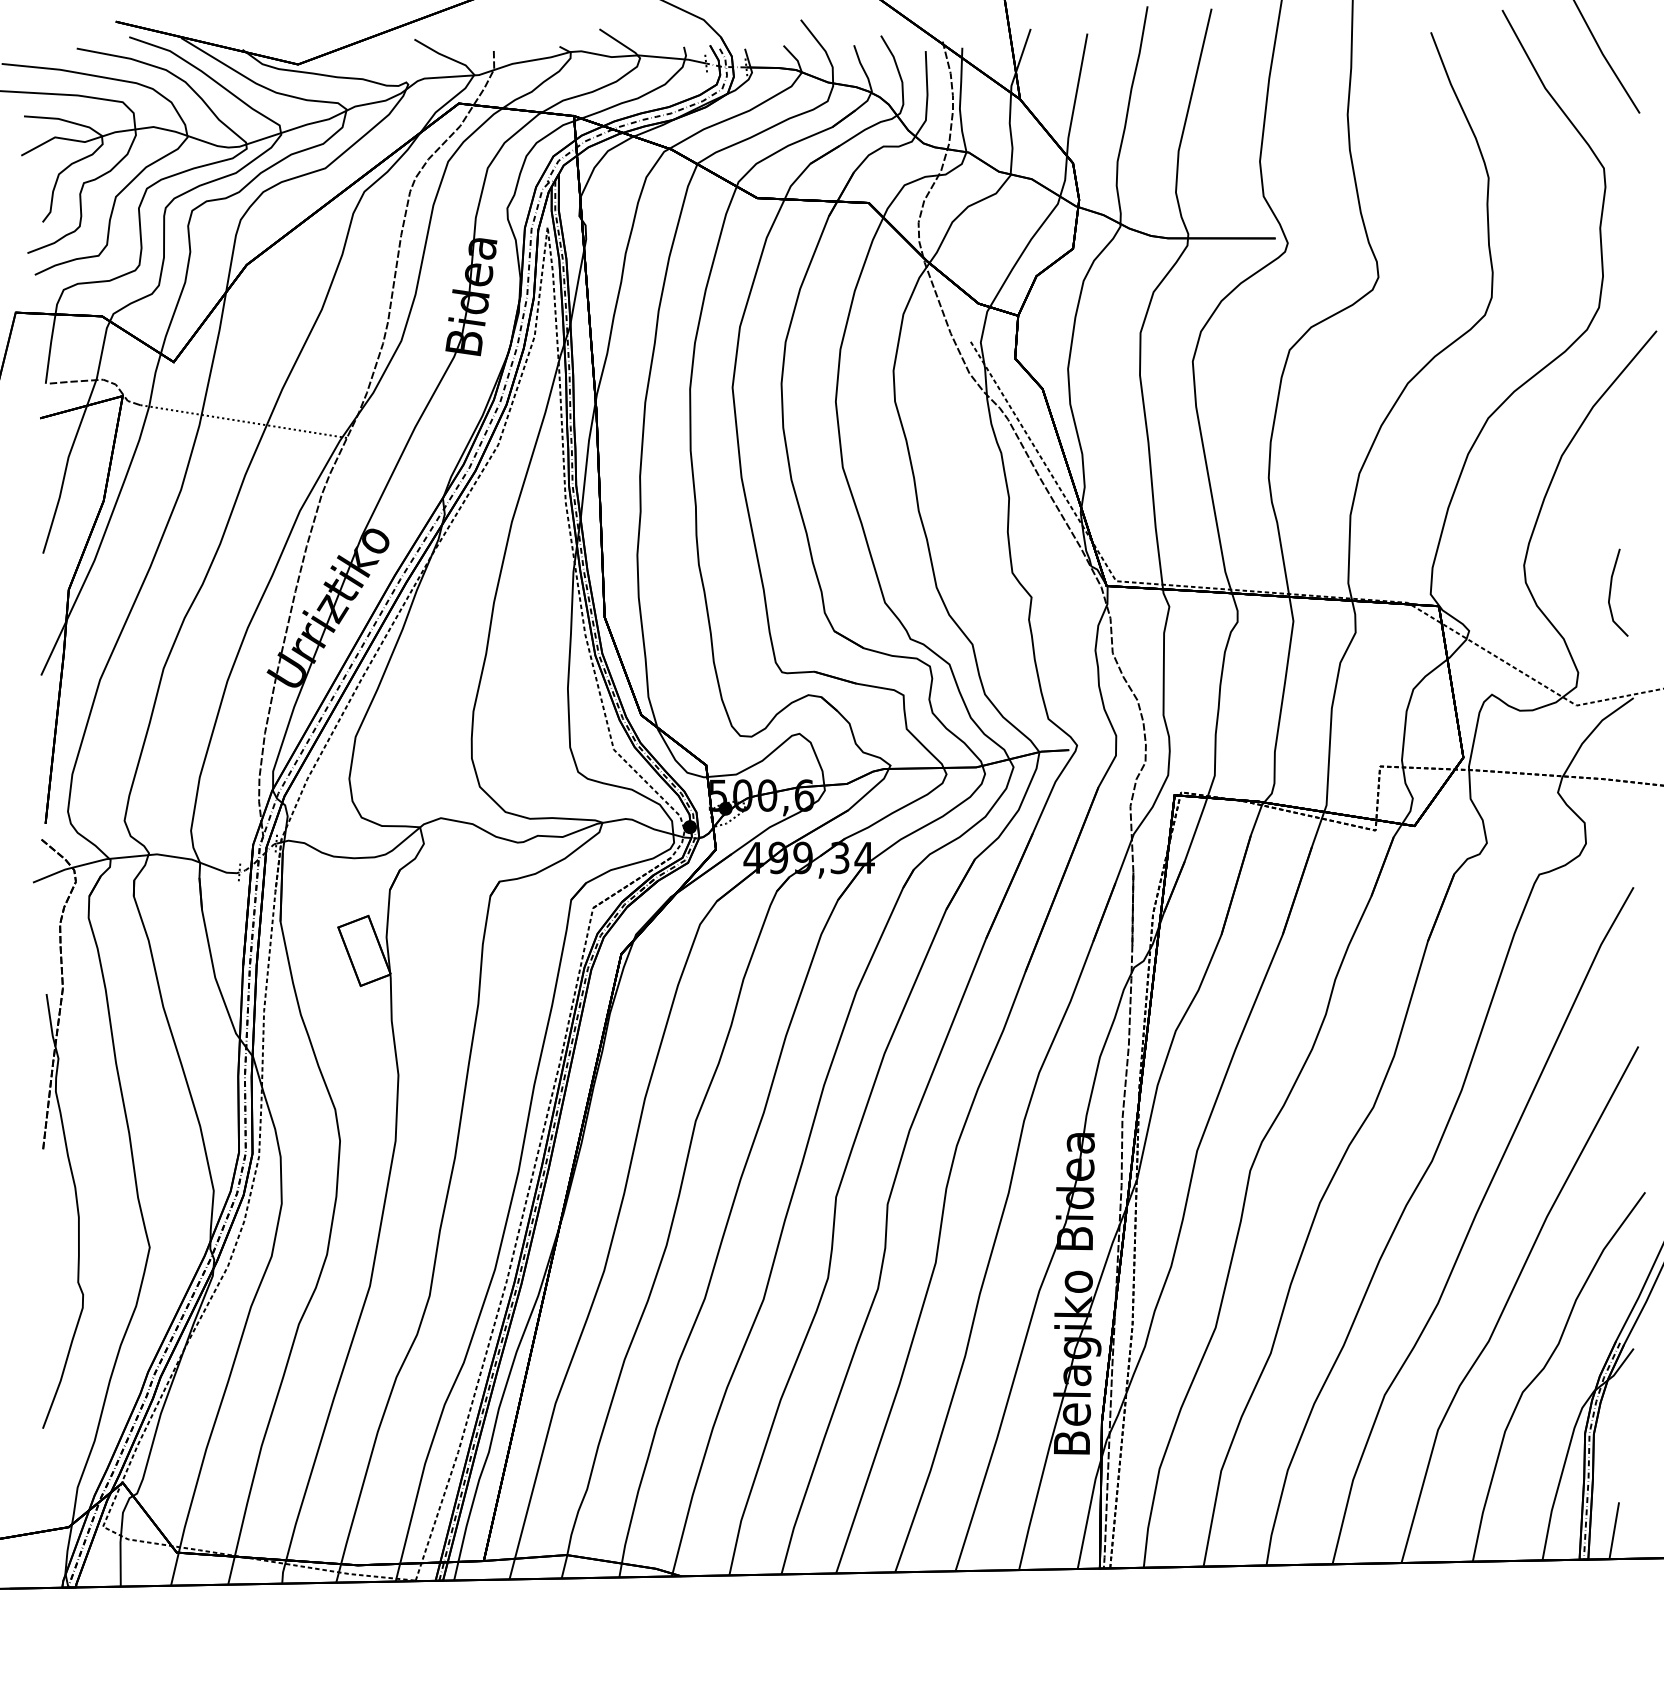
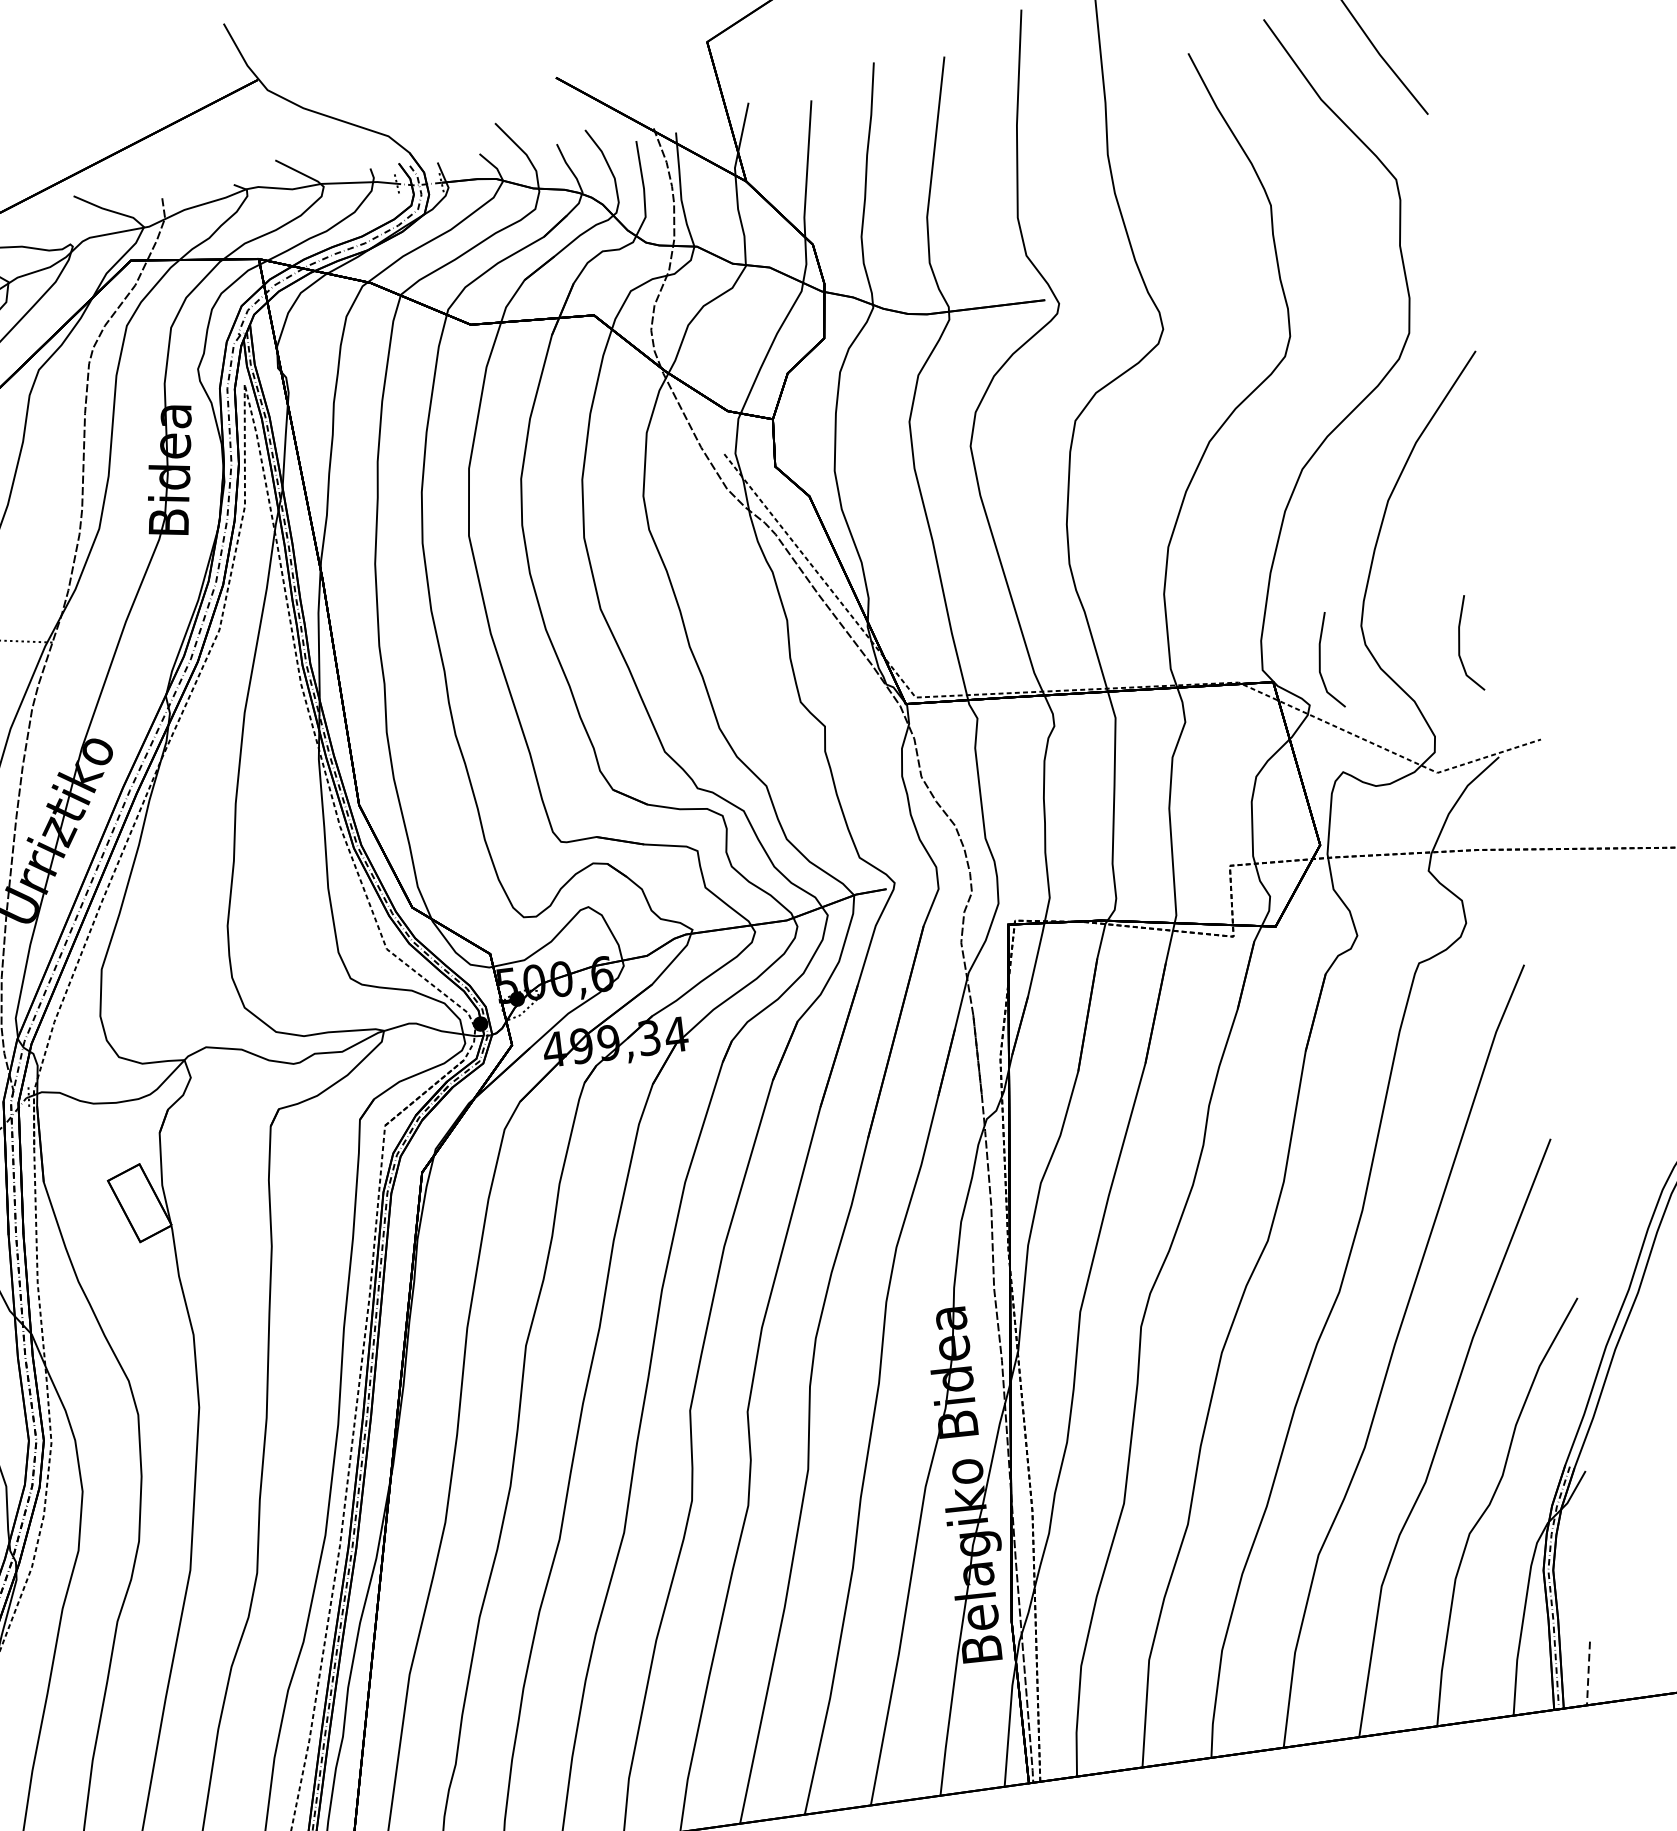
line: (1484, 590) -> (1321, 658), added
line: (1614, 1530) -> (1588, 1673), solid -> dashed

